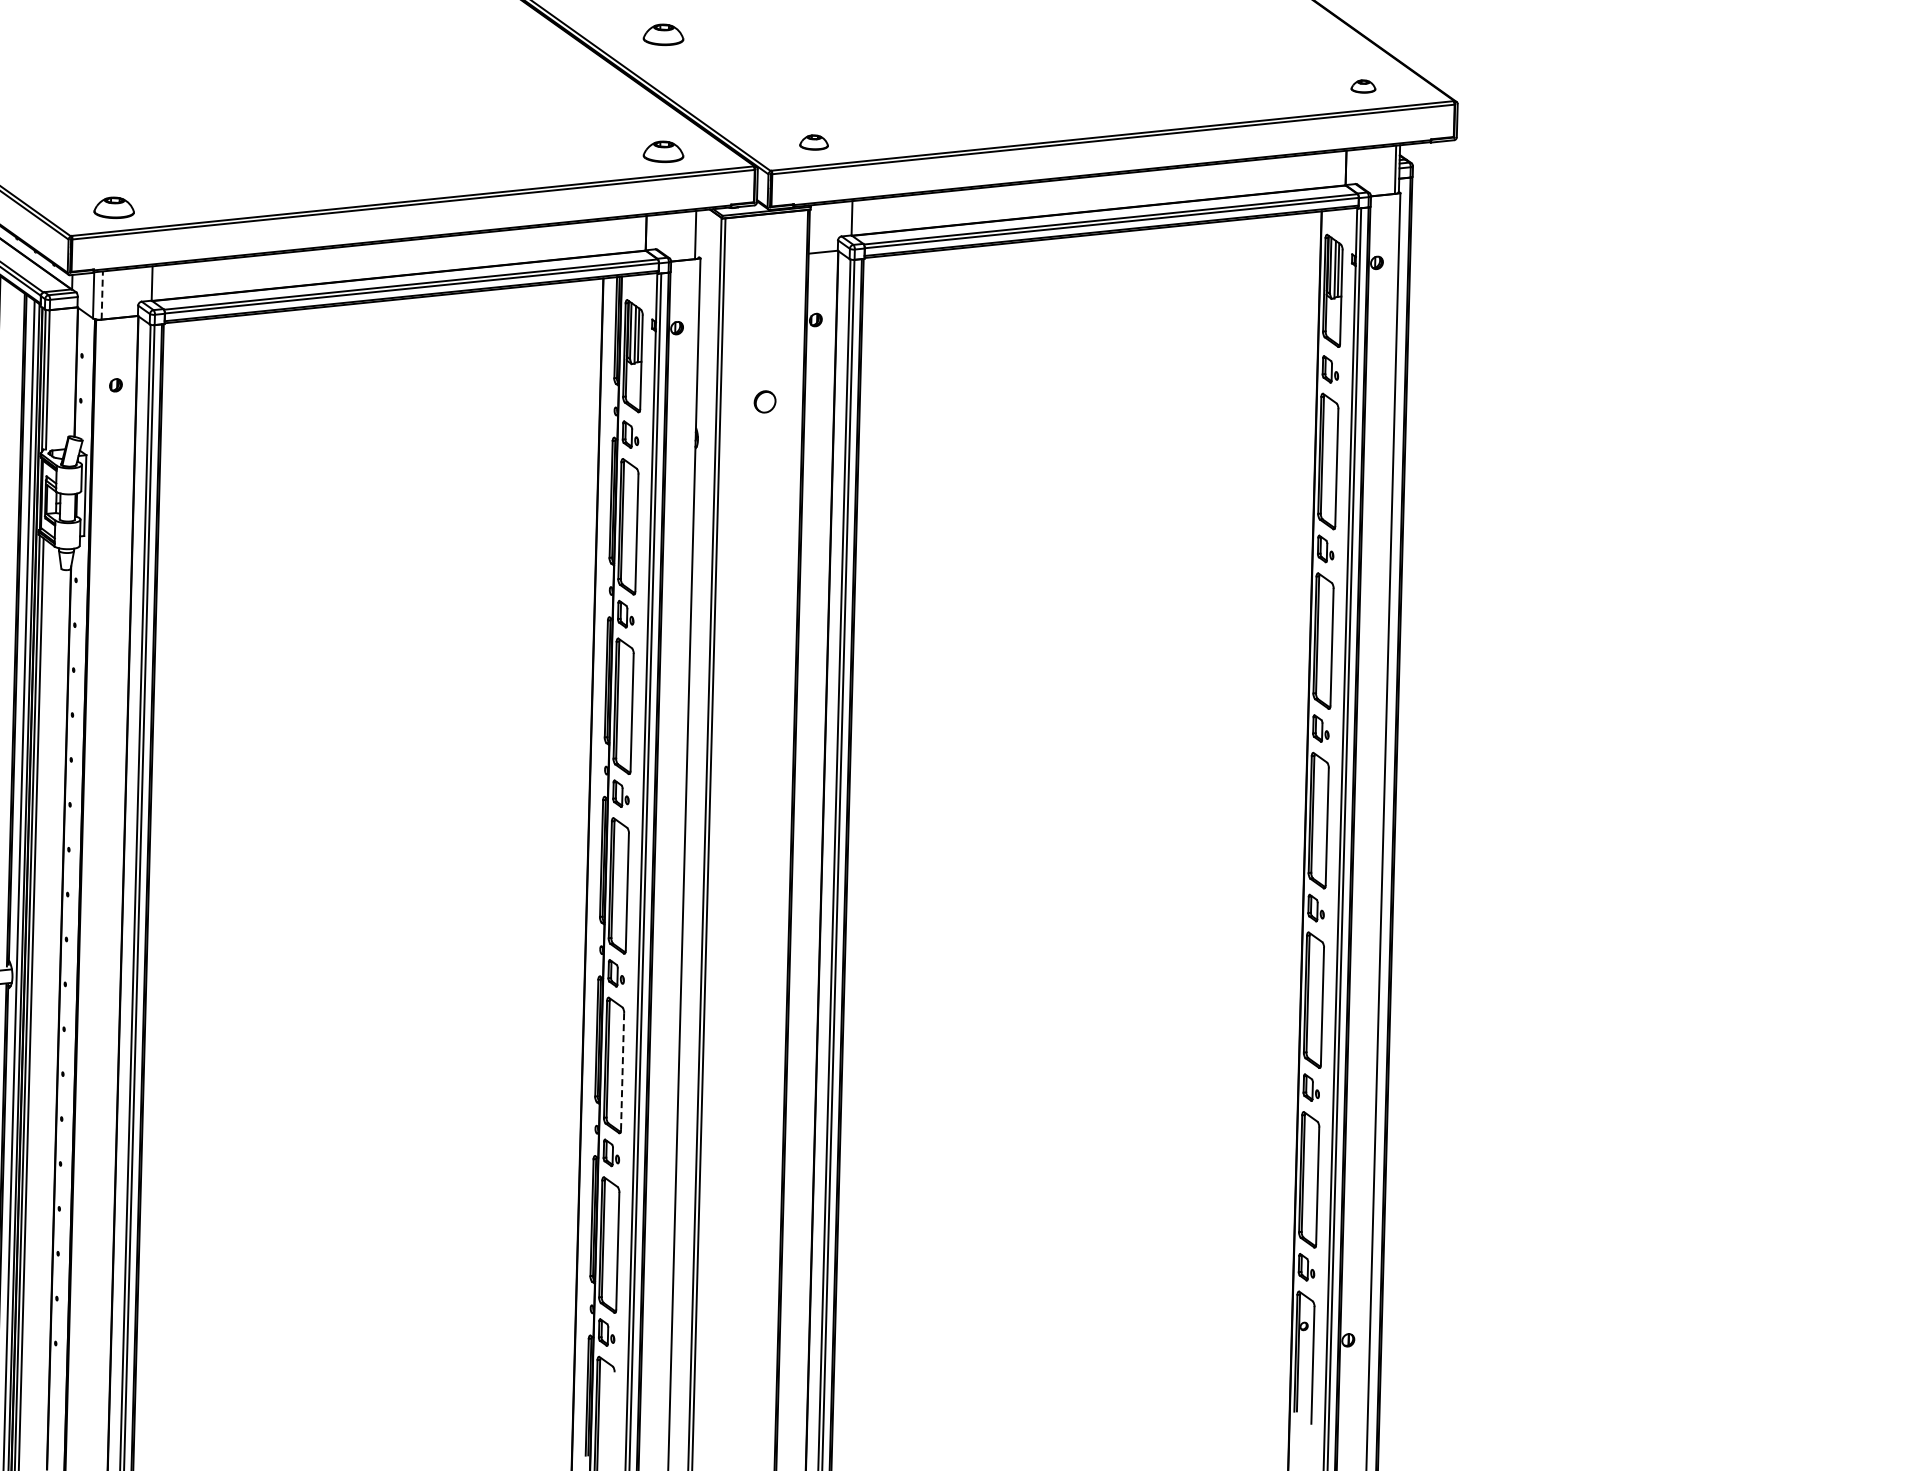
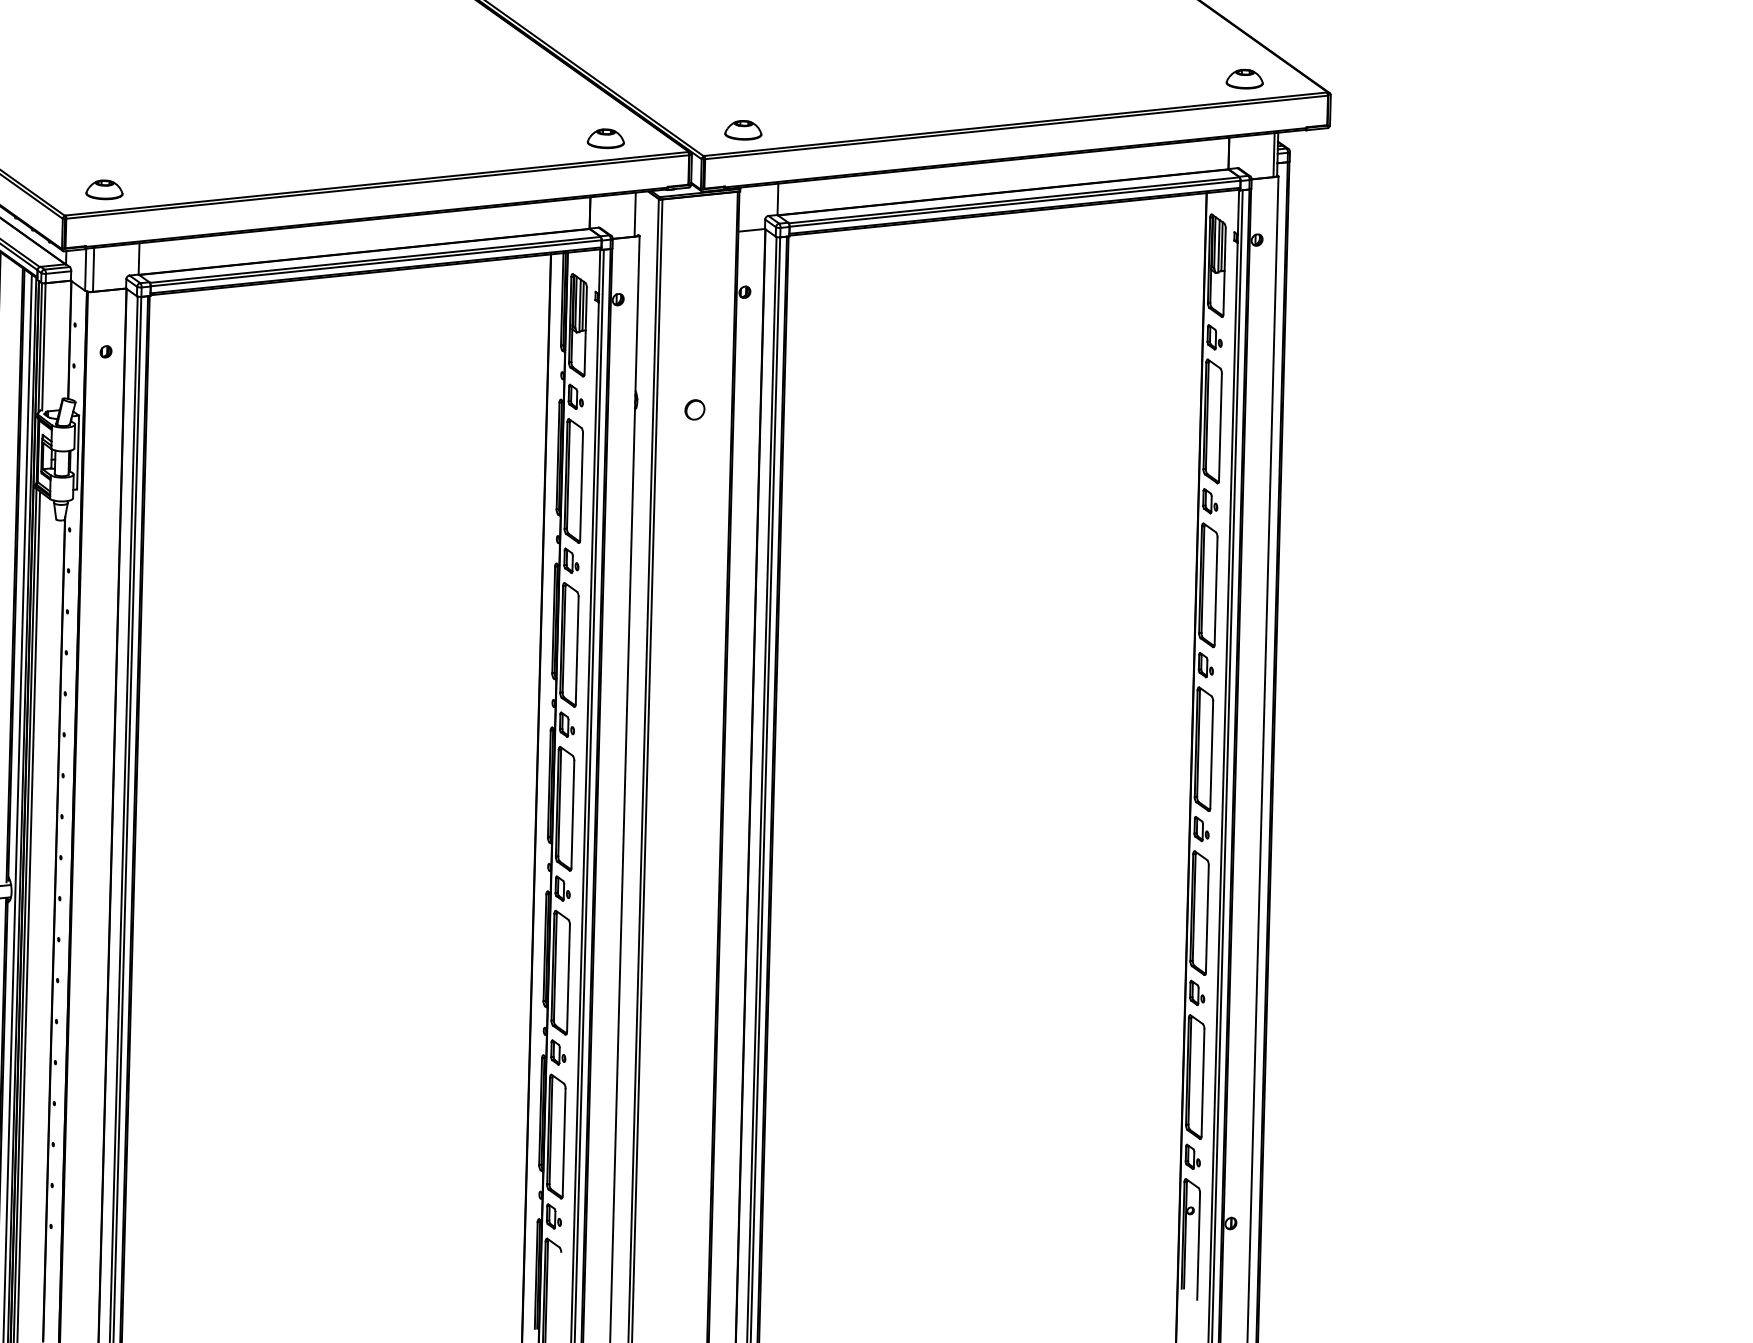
part: (663, 34) -> (605, 31), removed
part: (1363, 86) -> (1244, 79), size x1.67
part: (813, 142) -> (742, 130), size x1.43
line: (102, 295) -> (93, 269), dashed -> solid
part: (764, 401) -> (694, 409), moved
line: (622, 1072) -> (568, 979), dashed -> solid

